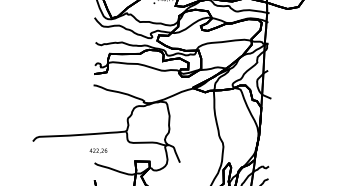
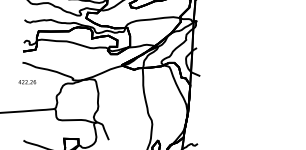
text: (98, 150) -> (27, 81), moved

